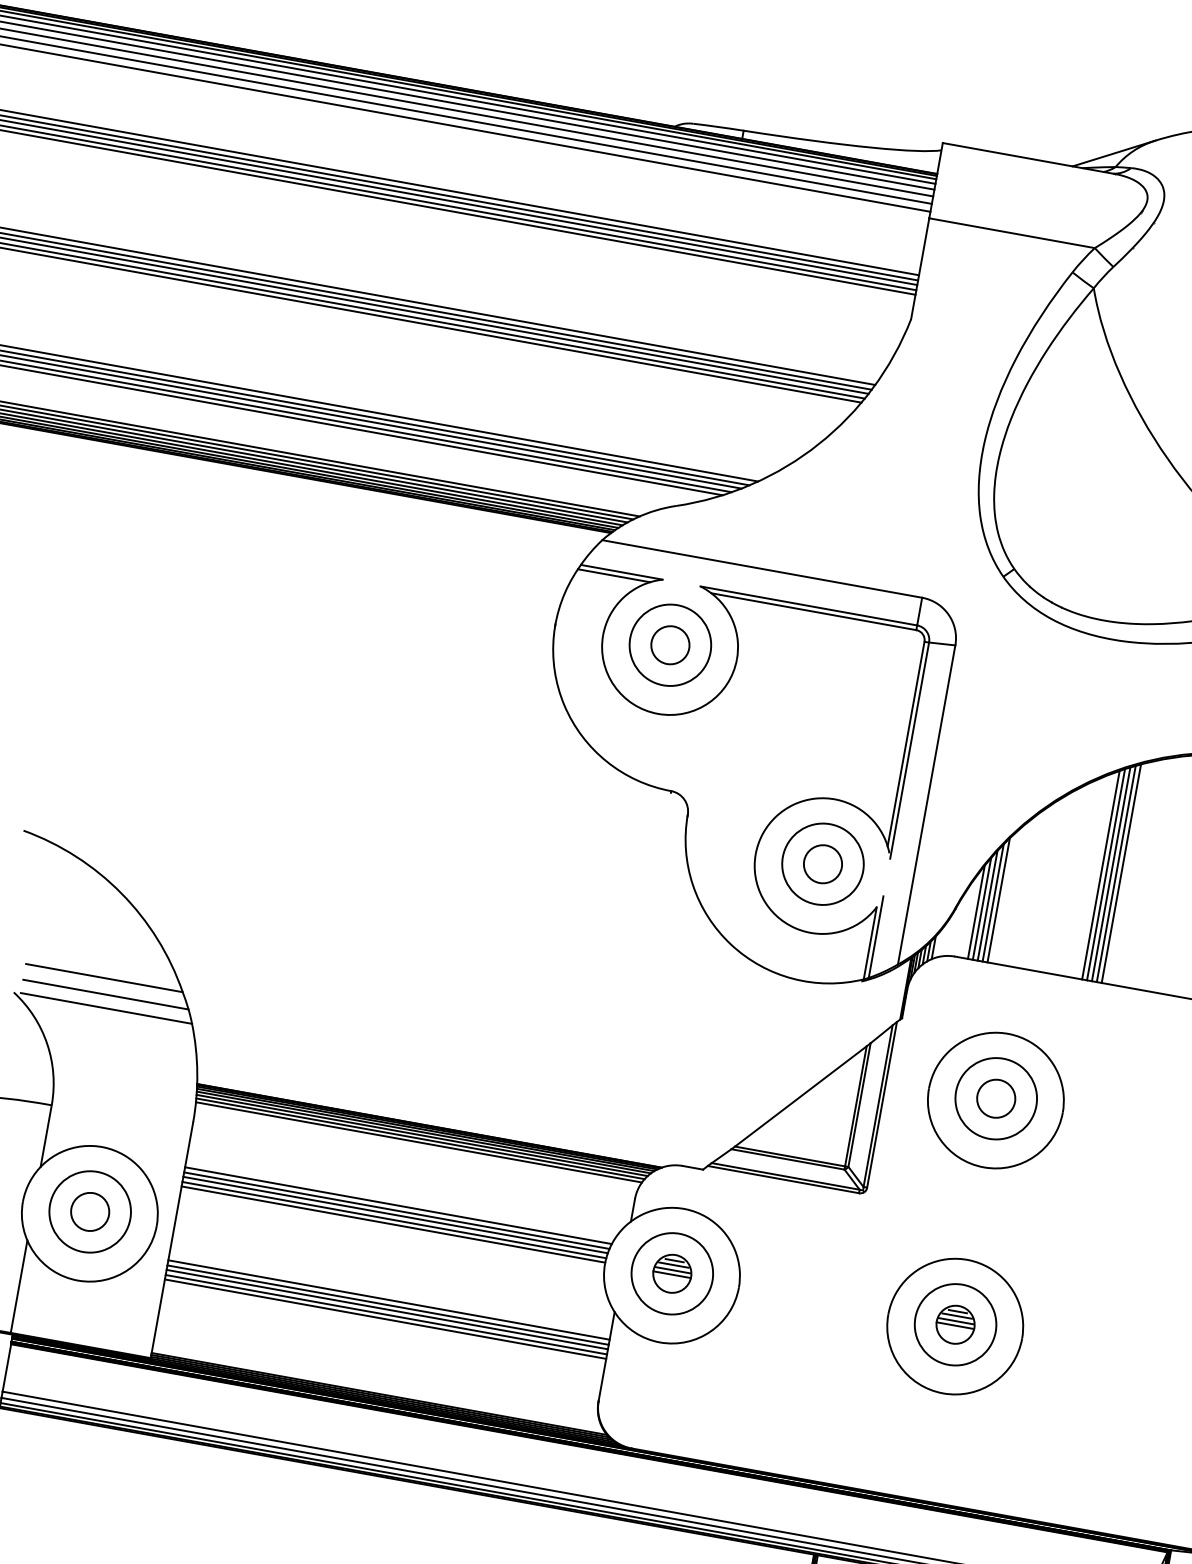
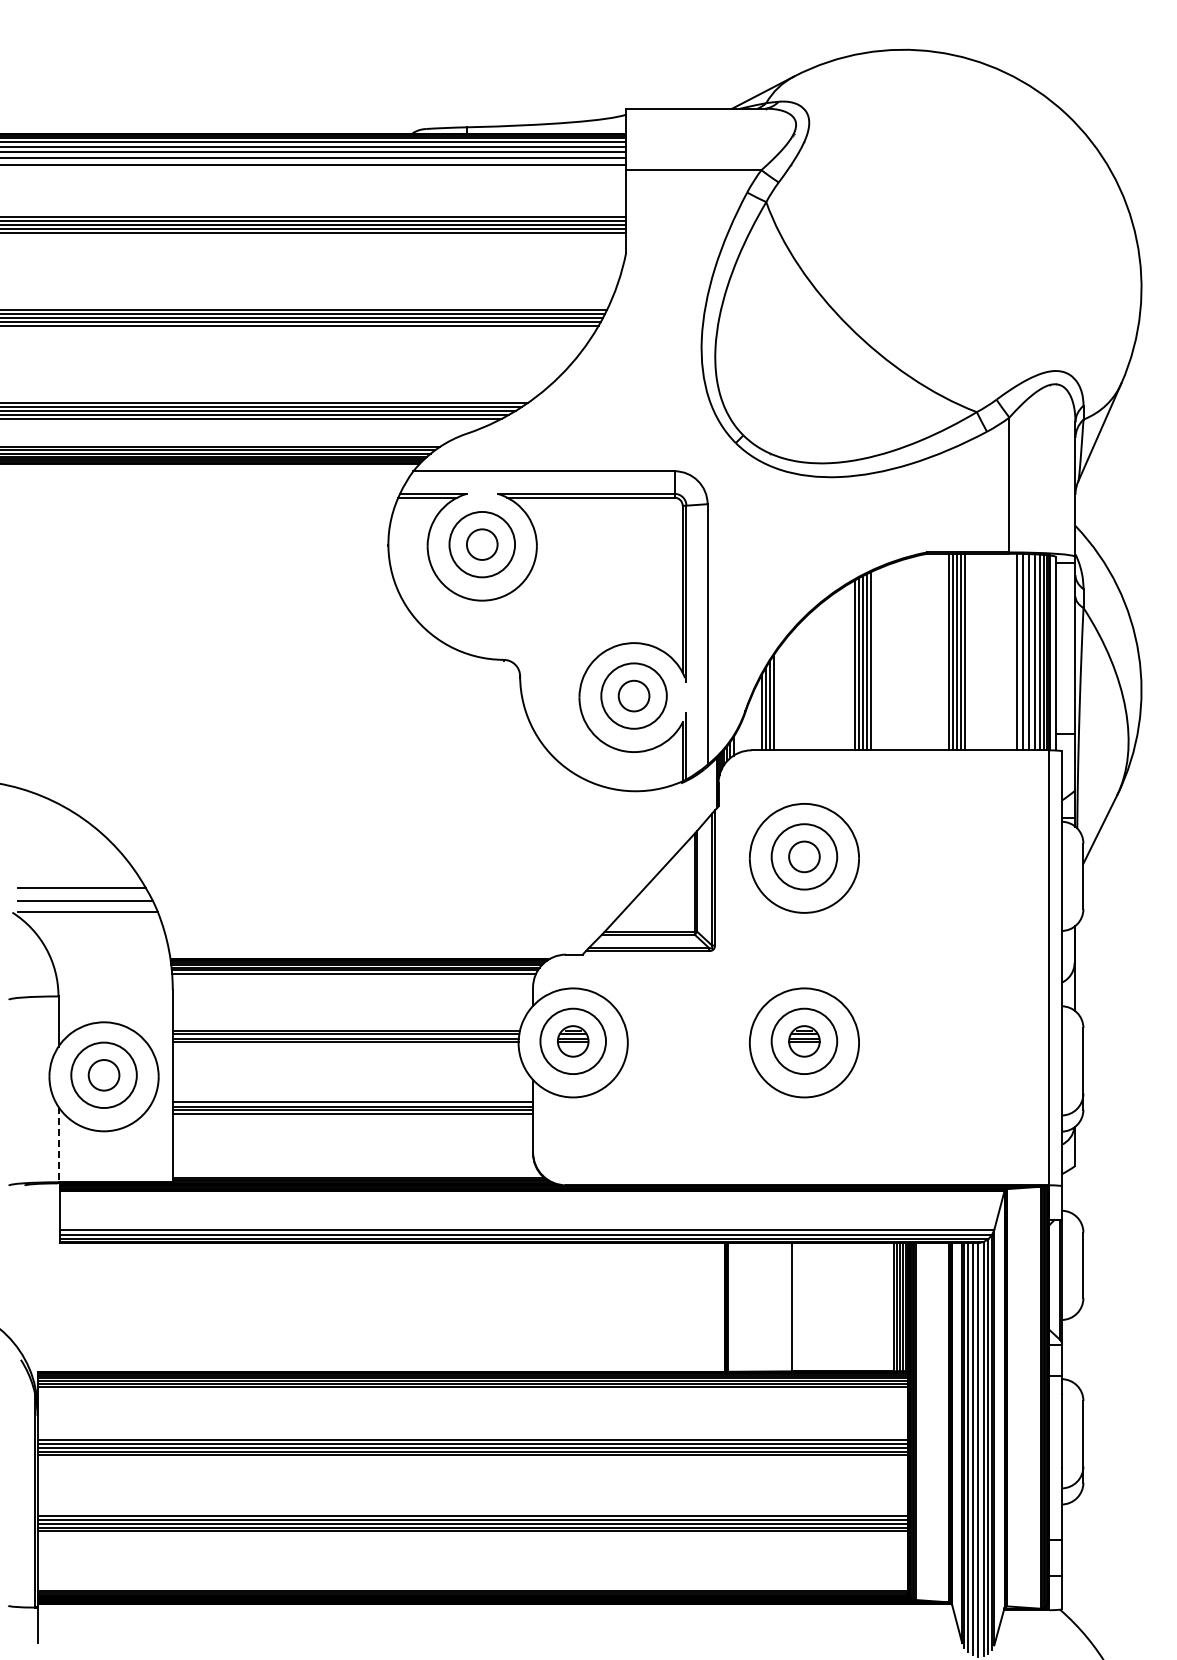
line: (999, 900) -> (778, 699), removed
line: (397, 1205) -> (346, 1026), removed
line: (19, 1286) -> (58, 1144), solid -> dashed
line: (384, 1319) -> (352, 1118), removed

